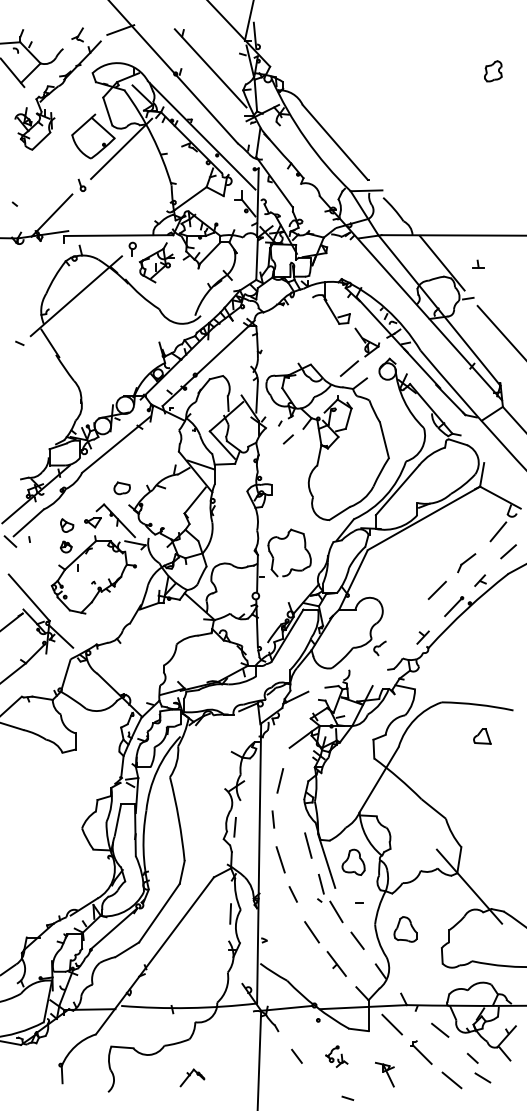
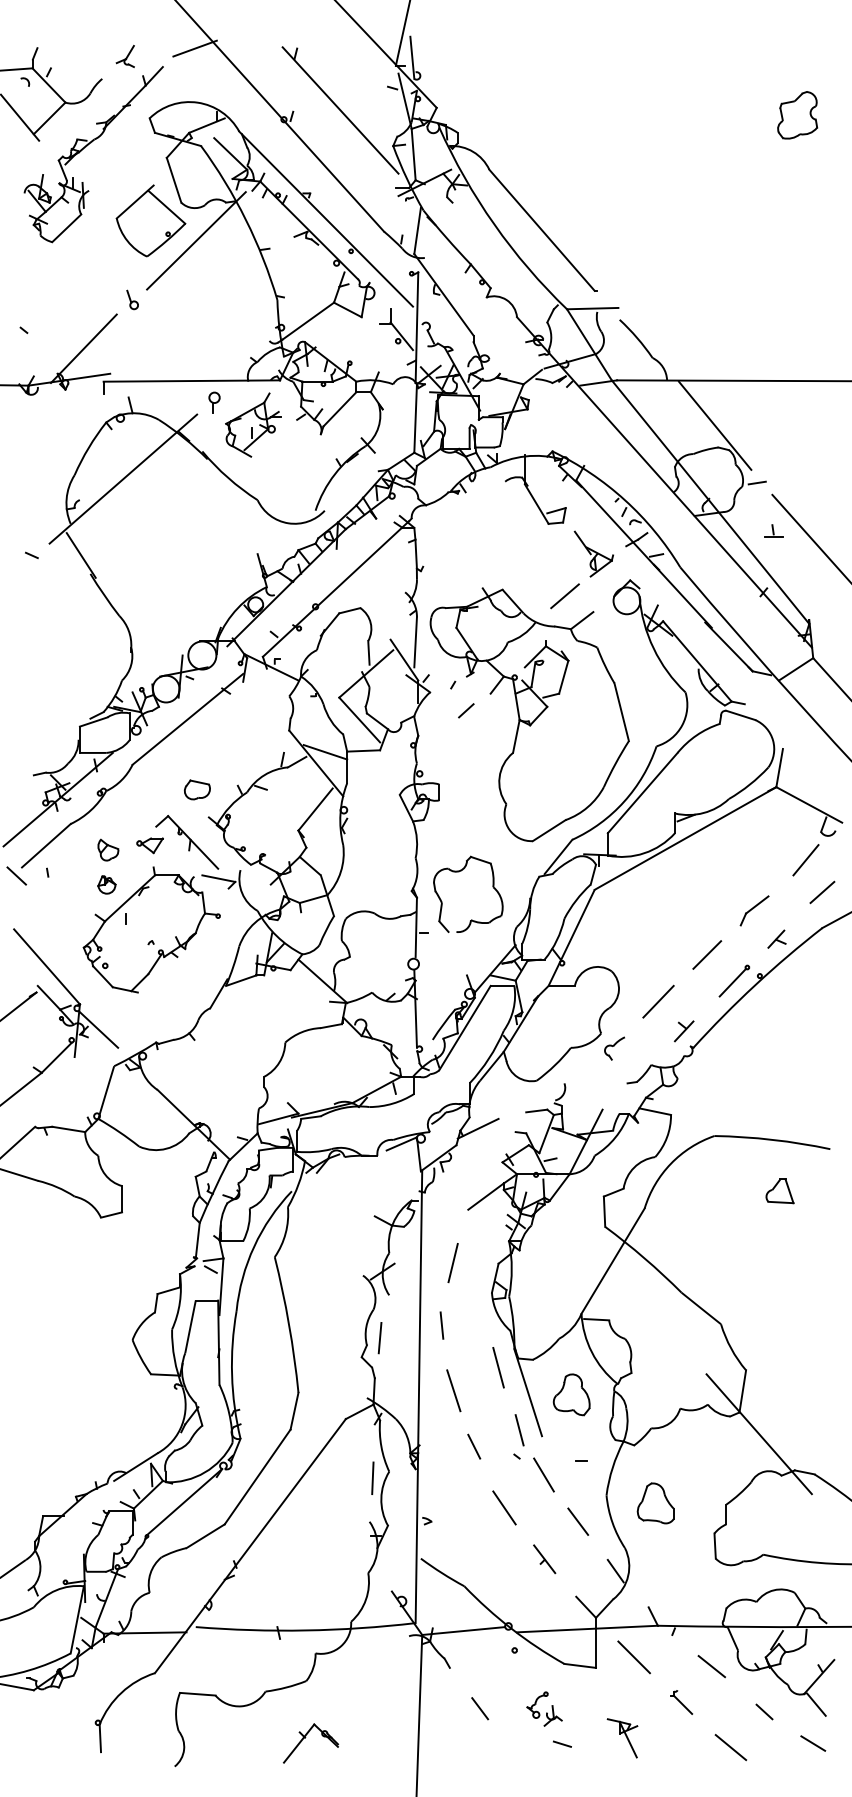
part: (493, 71) -> (798, 115), size x1.43
part: (478, 263) -> (773, 529), moved
line: (406, 619) -> (657, 1002), added
part: (336, 963) -> (544, 1558), size x0.71
part: (421, 1052) -> (681, 1702), size x0.62
part: (192, 1077) -> (311, 1742), size x1.43
line: (482, 1077) -> (812, 1742), moved
line: (347, 1097) -> (561, 1742), moved

